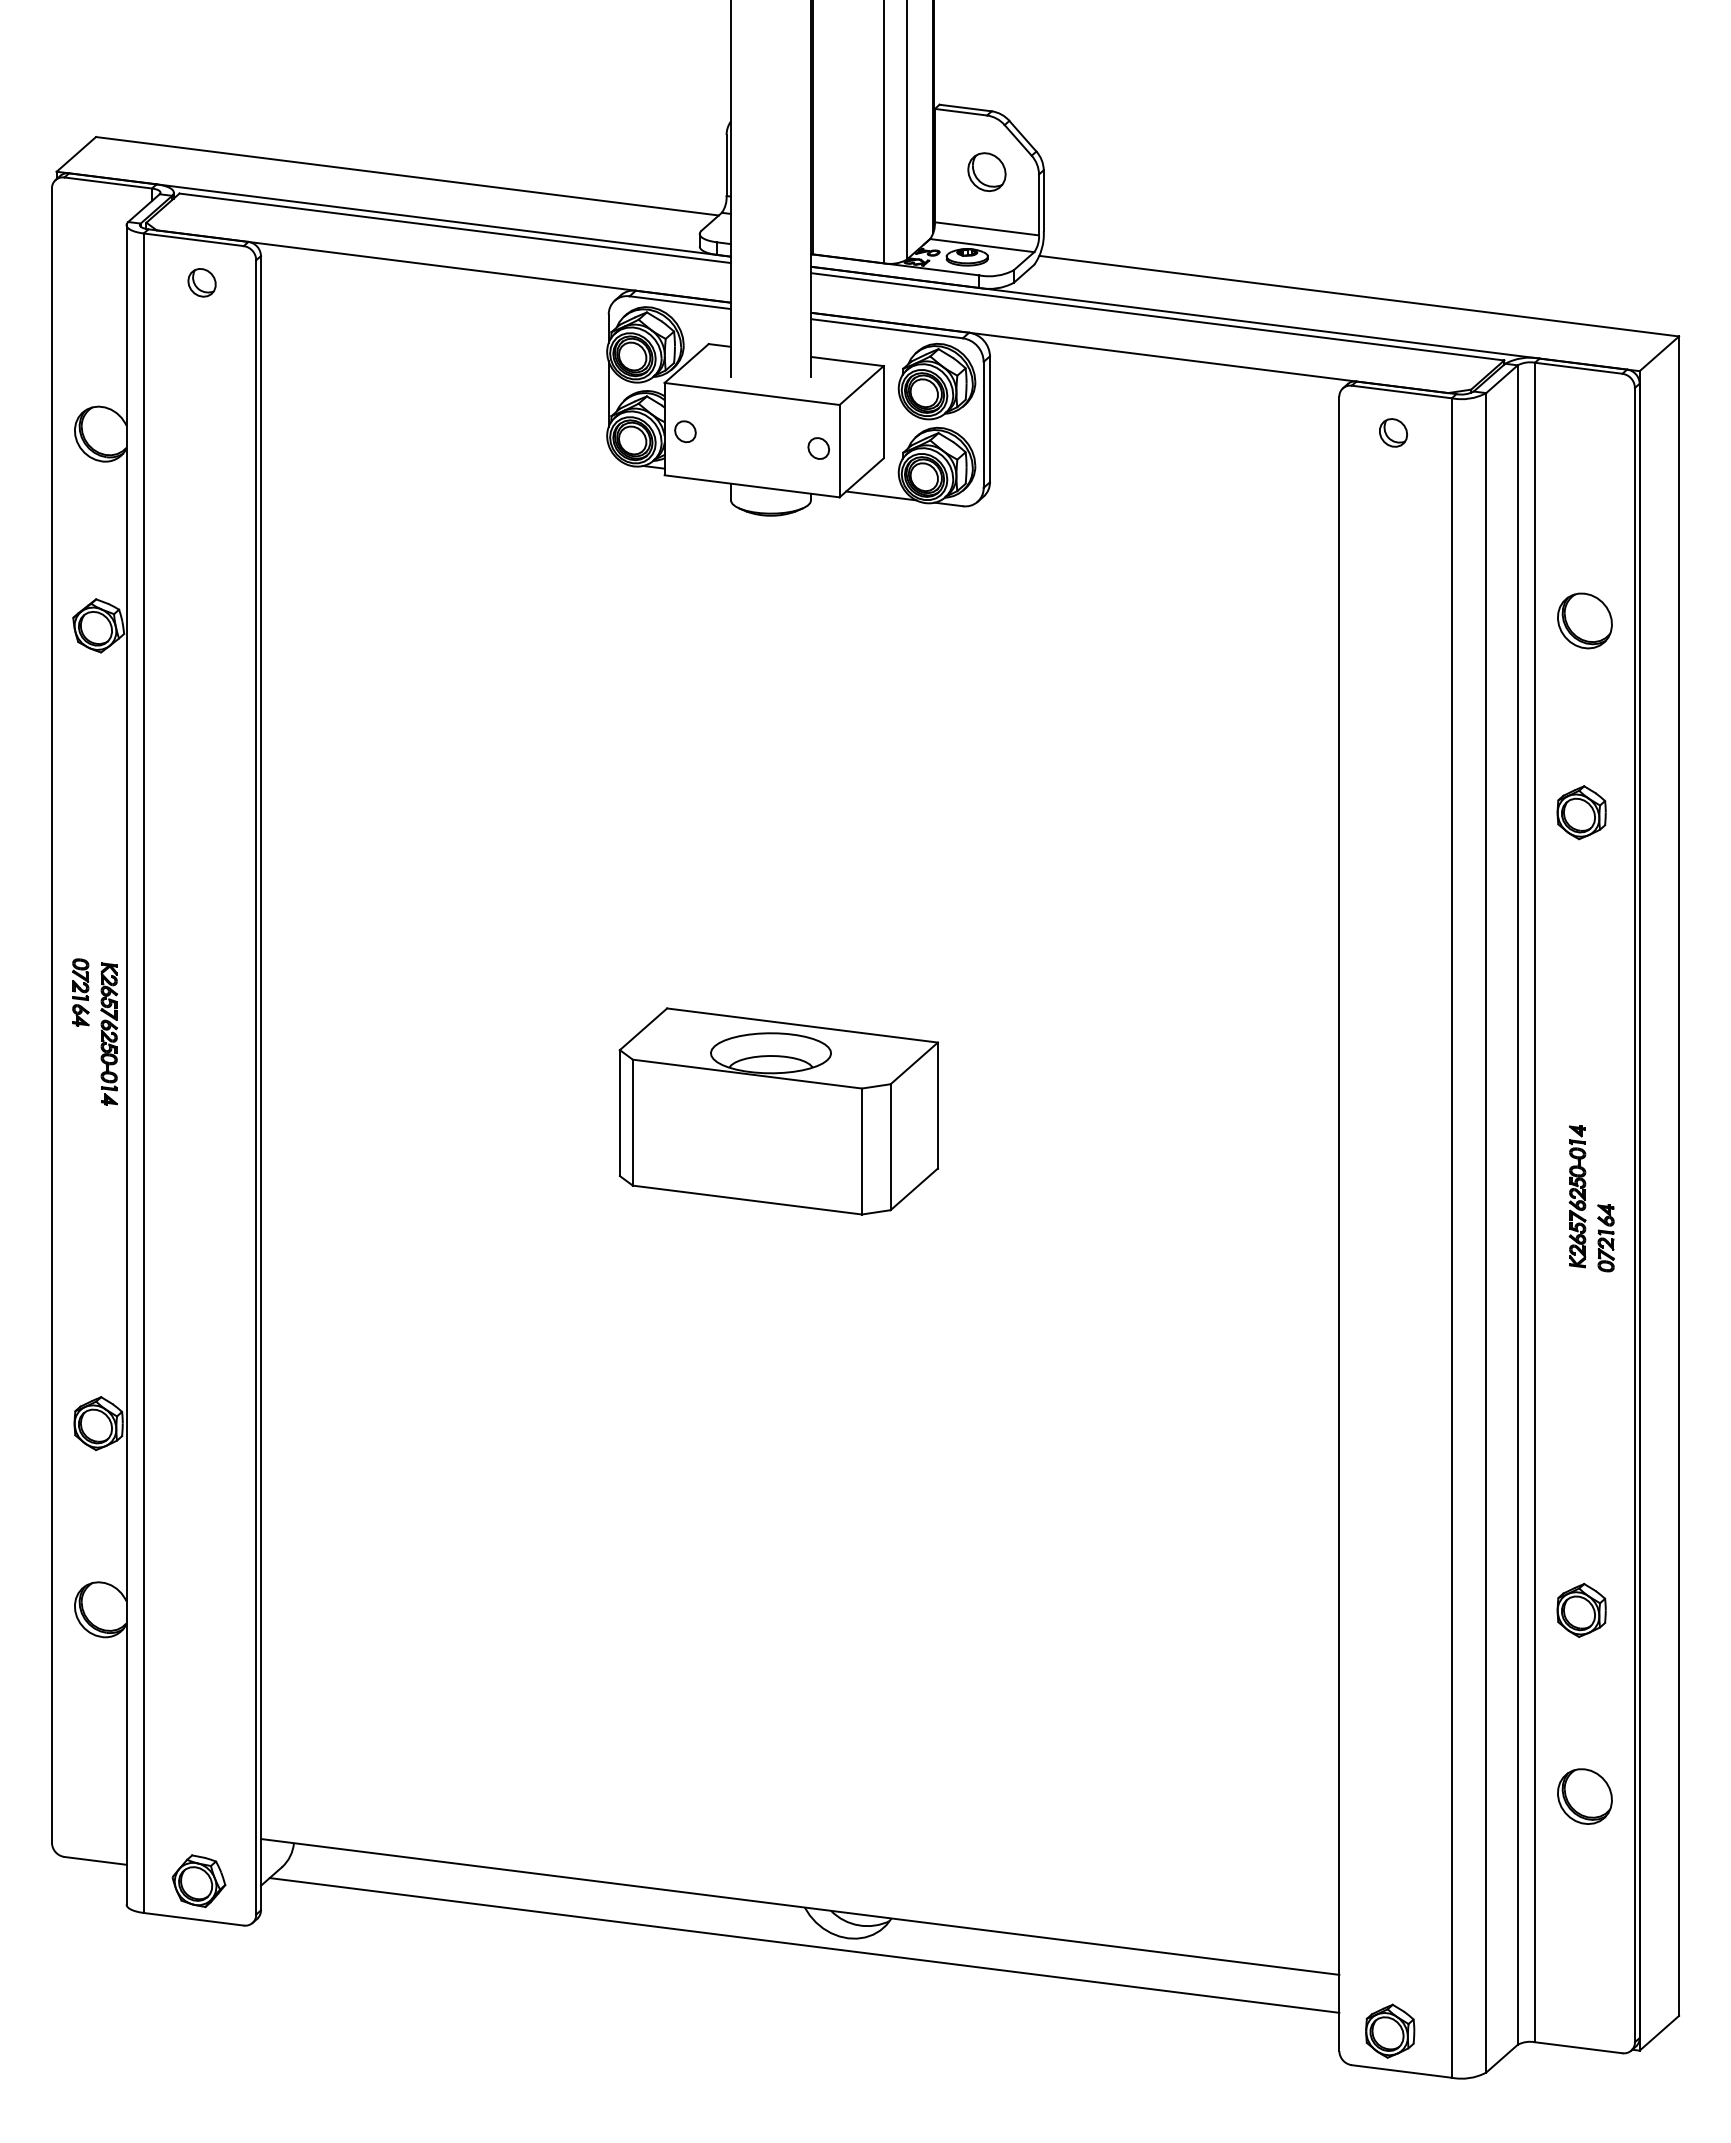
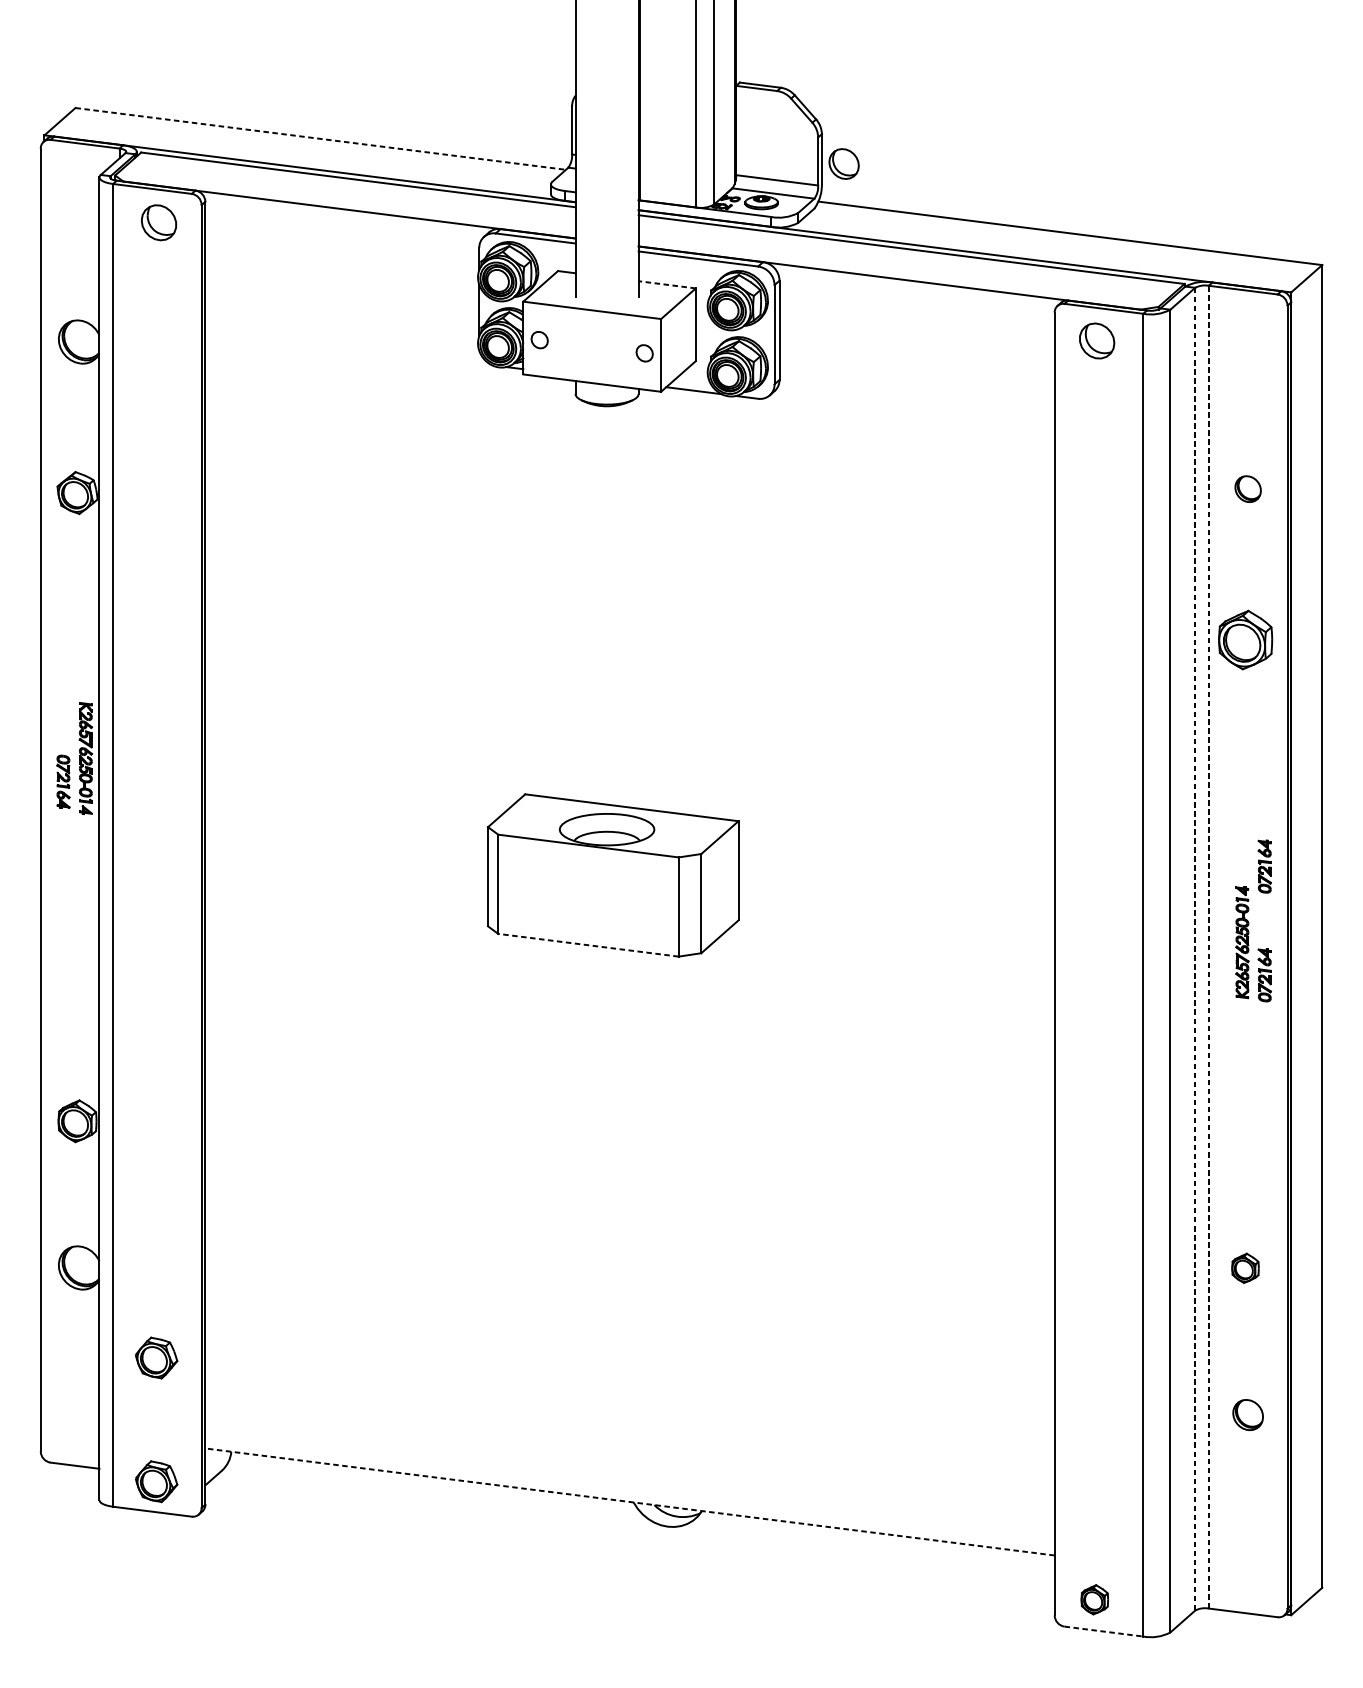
part: (986, 172) -> (843, 164), moved
line: (407, 176) -> (320, 139), solid -> dashed
part: (201, 282) -> (158, 222), size x1.6
line: (847, 361) -> (667, 284), solid -> dashed
part: (1393, 432) -> (1097, 340), size x1.6
part: (1584, 620) -> (1247, 488), size x0.6
part: (1581, 812) -> (1245, 640), size x1.4
part: (108, 1033) -> (85, 758), moved
part: (1605, 1100) -> (1264, 866), added
line: (746, 1200) -> (587, 945), solid -> dashed
line: (1534, 1202) -> (1208, 947), solid -> dashed
line: (1517, 1205) -> (1195, 949), solid -> dashed
part: (1581, 1609) -> (1245, 1267), size x0.7
part: (198, 1724) -> (156, 1358), added
part: (1584, 1796) -> (1247, 1415), size x0.7
line: (799, 1906) -> (629, 1501), solid -> dashed
line: (804, 1945) -> (633, 1532), removed
part: (1390, 2030) -> (1094, 1599), size x0.7
line: (1402, 2071) -> (1104, 1631), solid -> dashed

